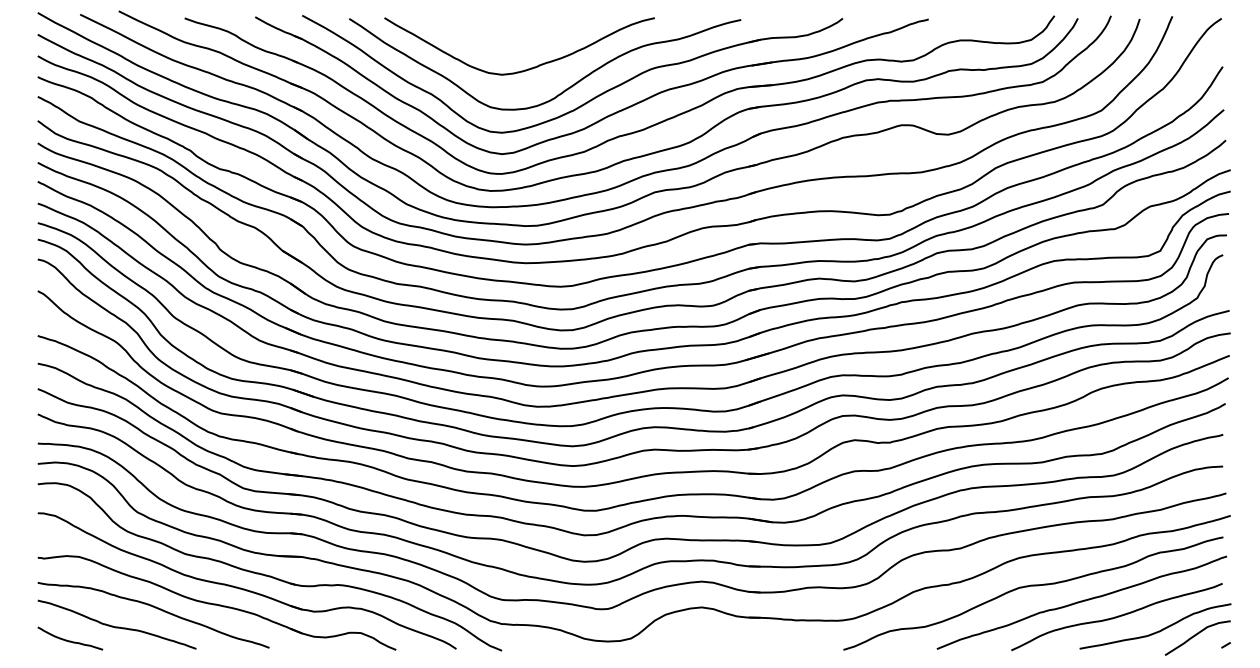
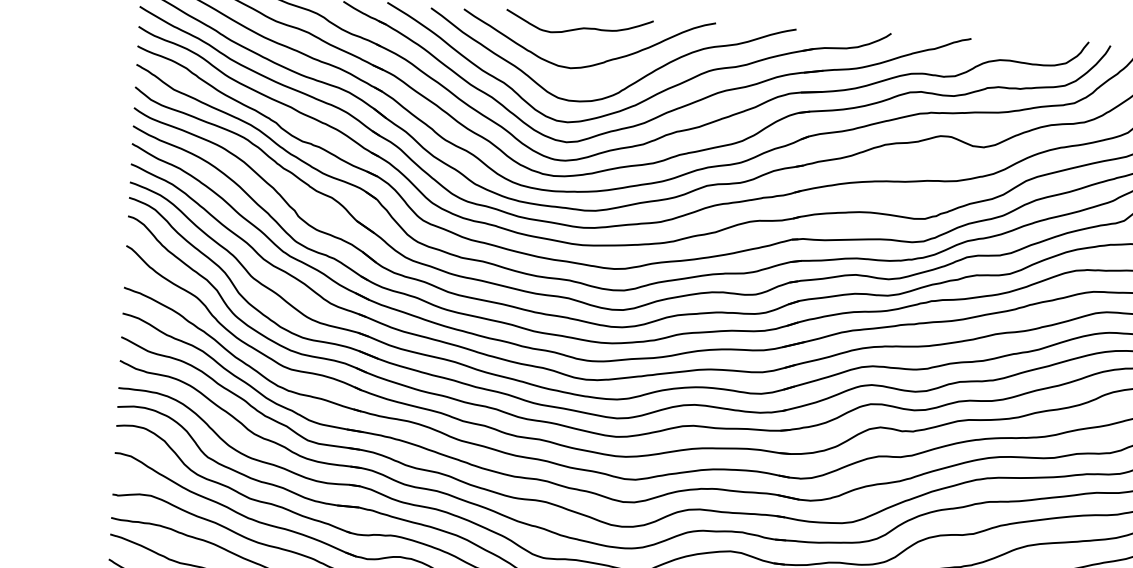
curve: (511, 30) -> (581, 27), added

